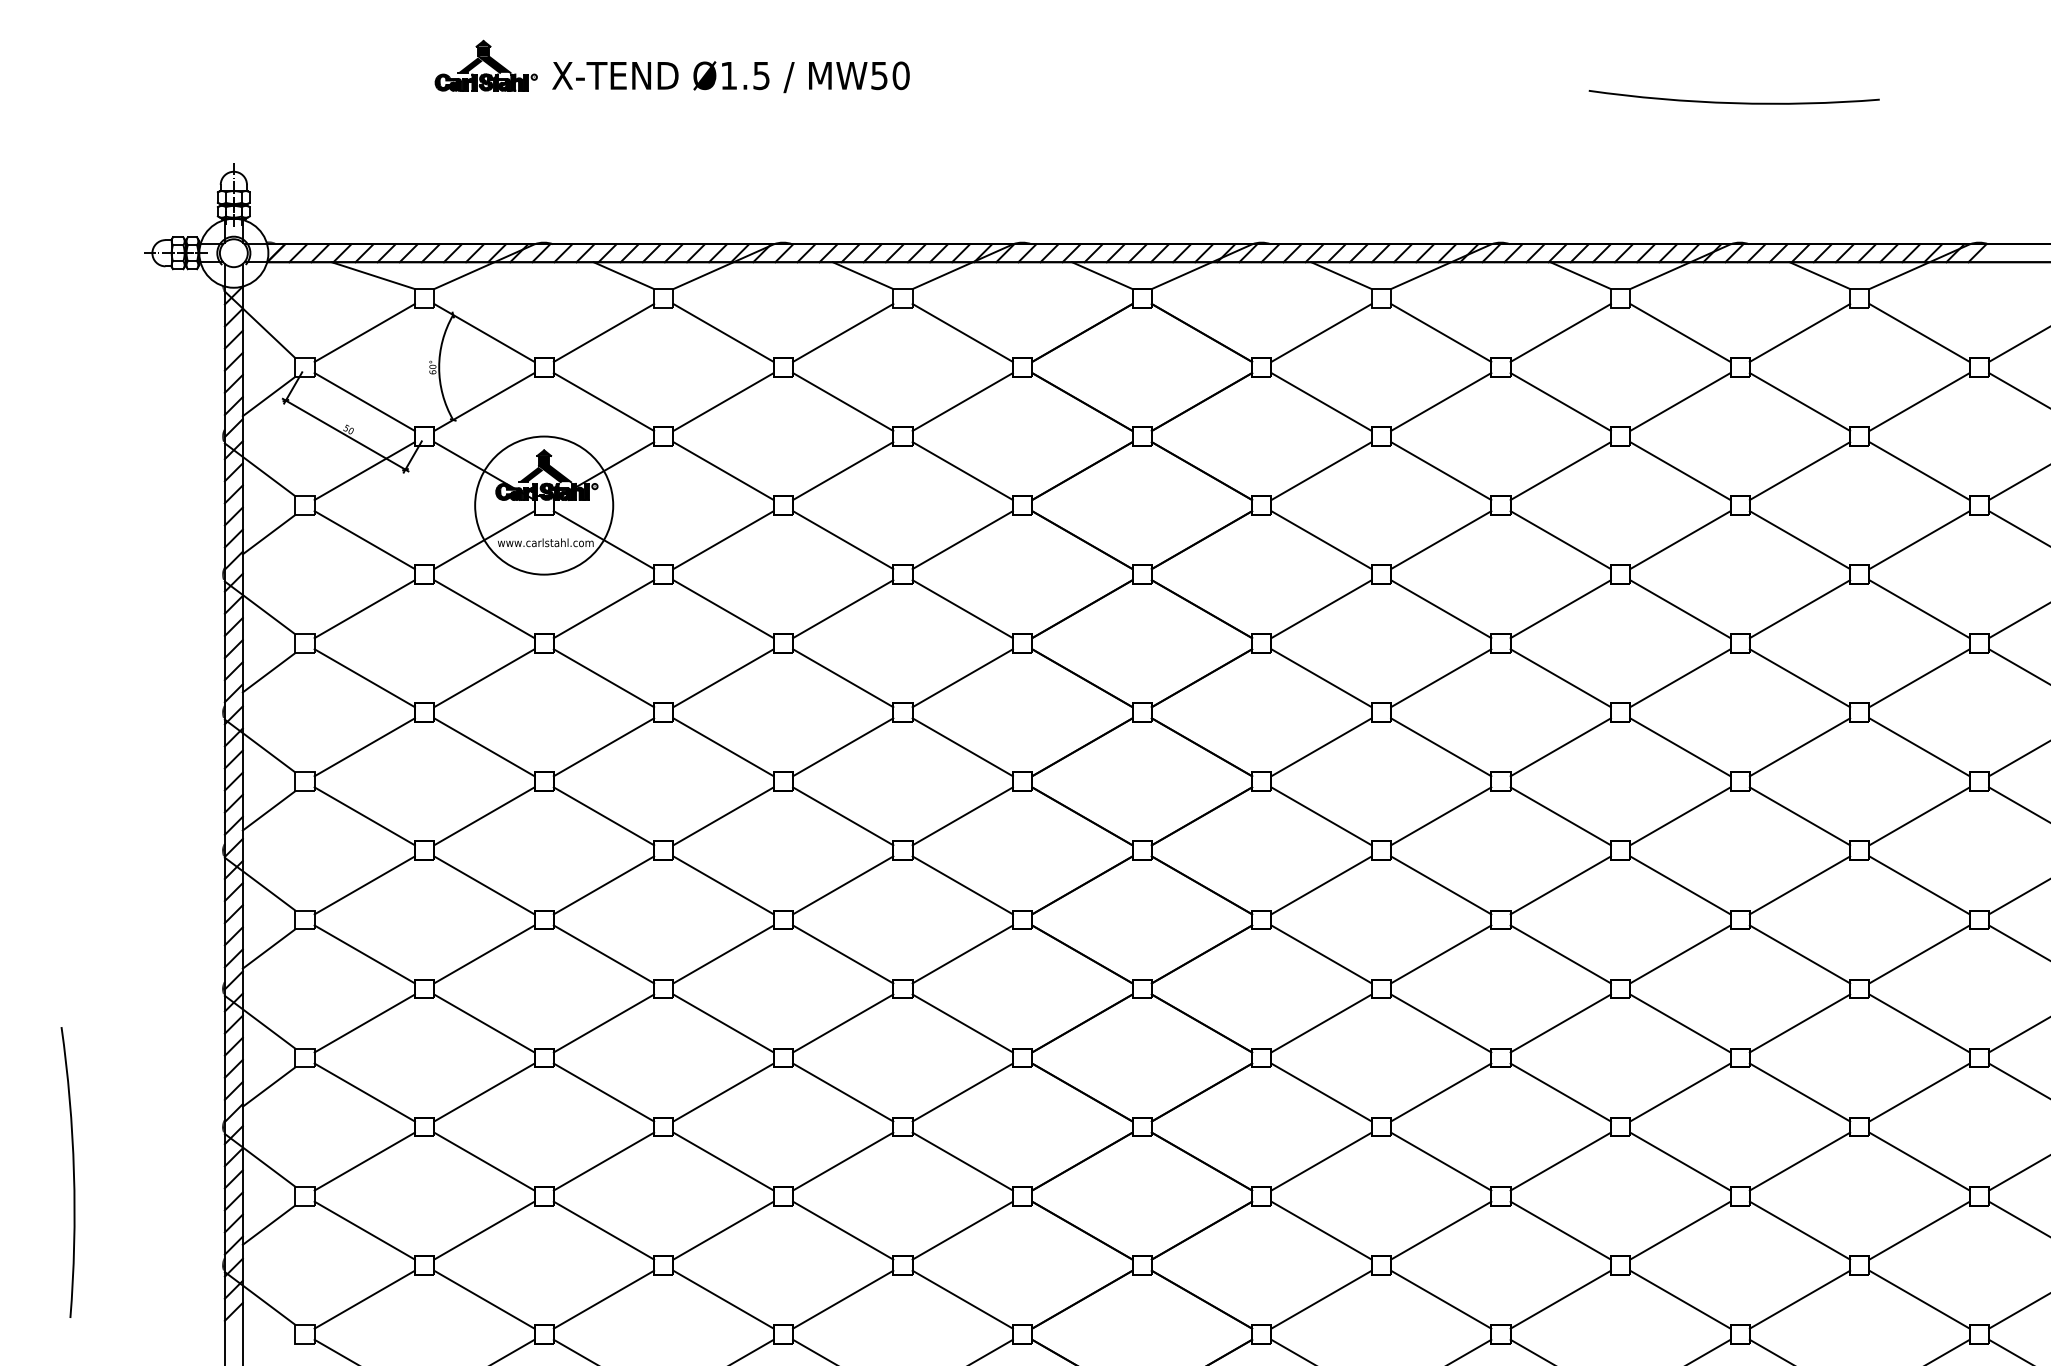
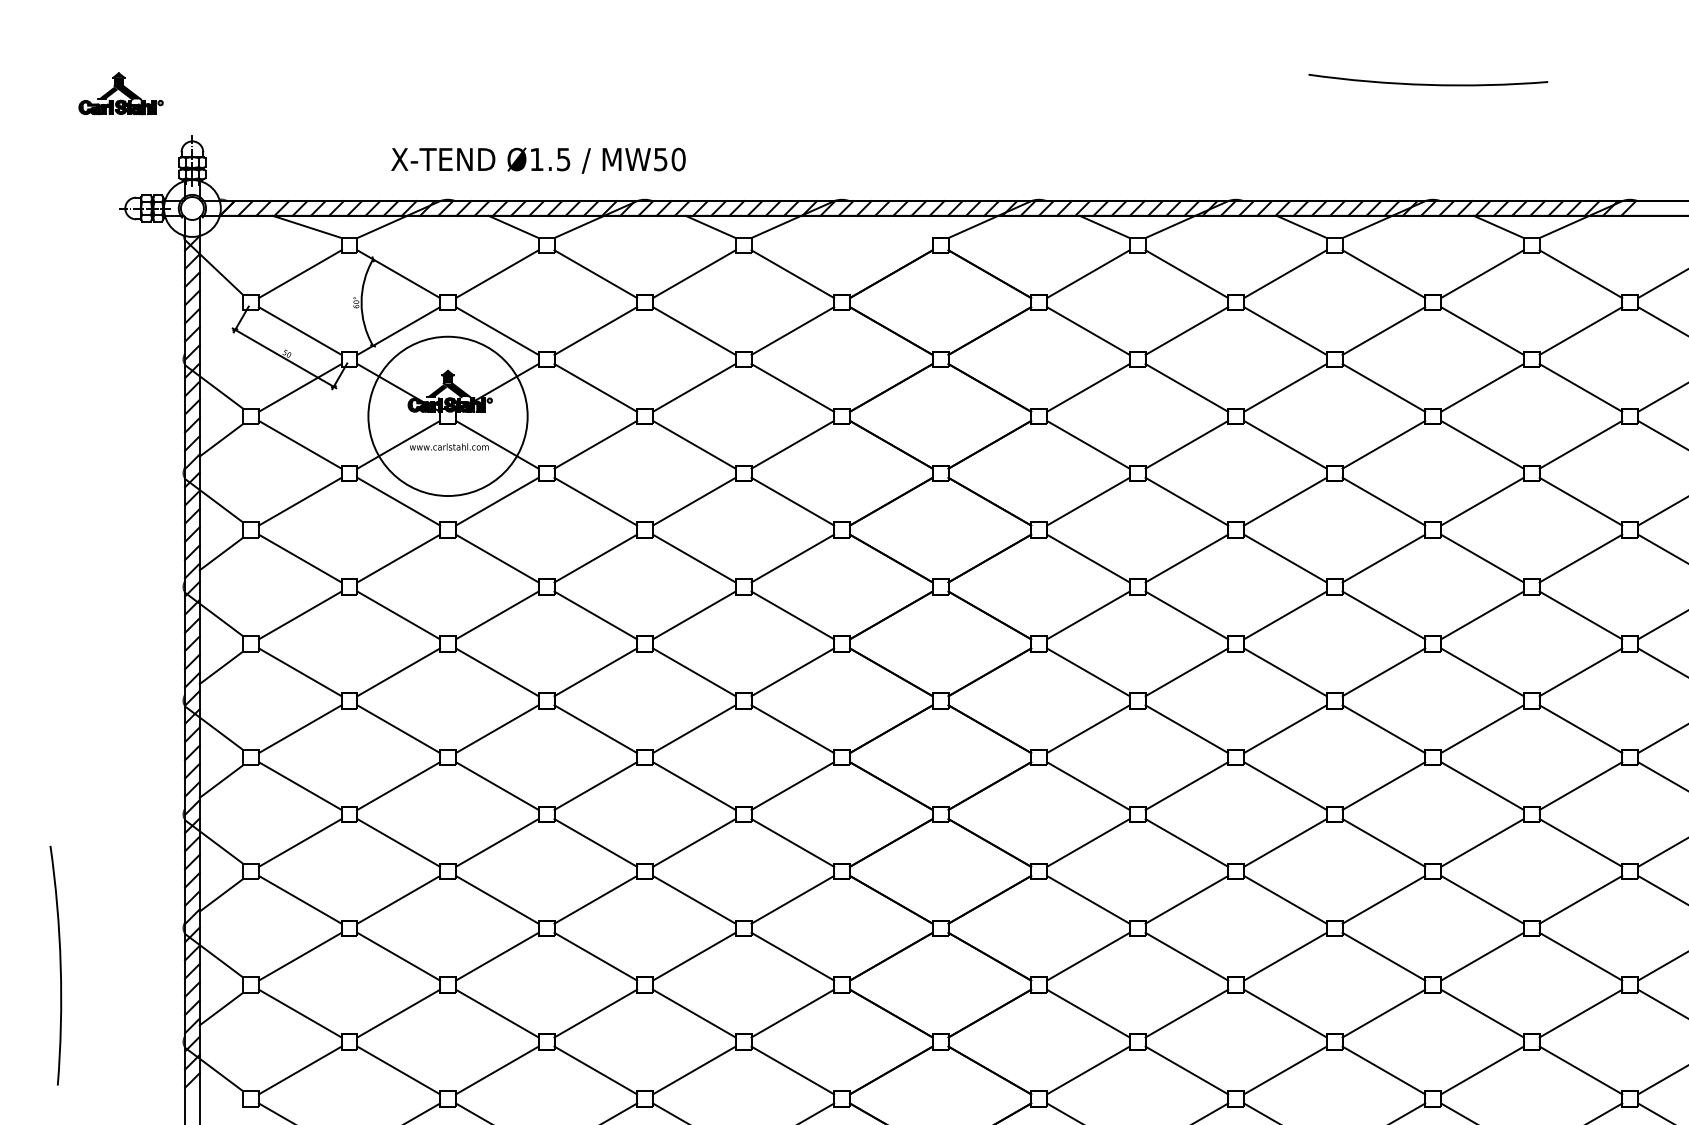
part: (485, 65) -> (120, 93), moved
text: (730, 77) -> (538, 160), moved
line: (1102, 275) -> (907, 226), removed
line: (268, 396) -> (220, 326), removed
circle: (544, 505) -> (448, 416), size x1.4

